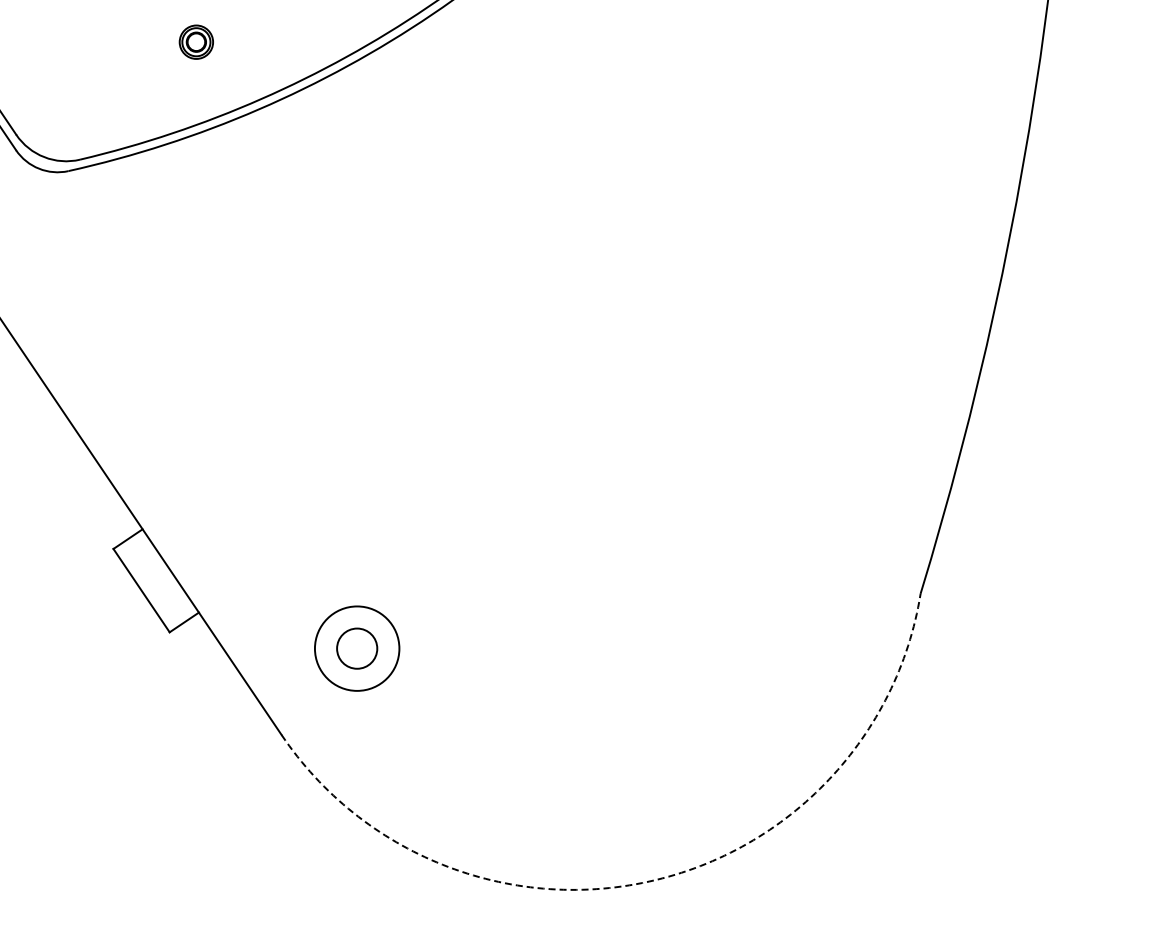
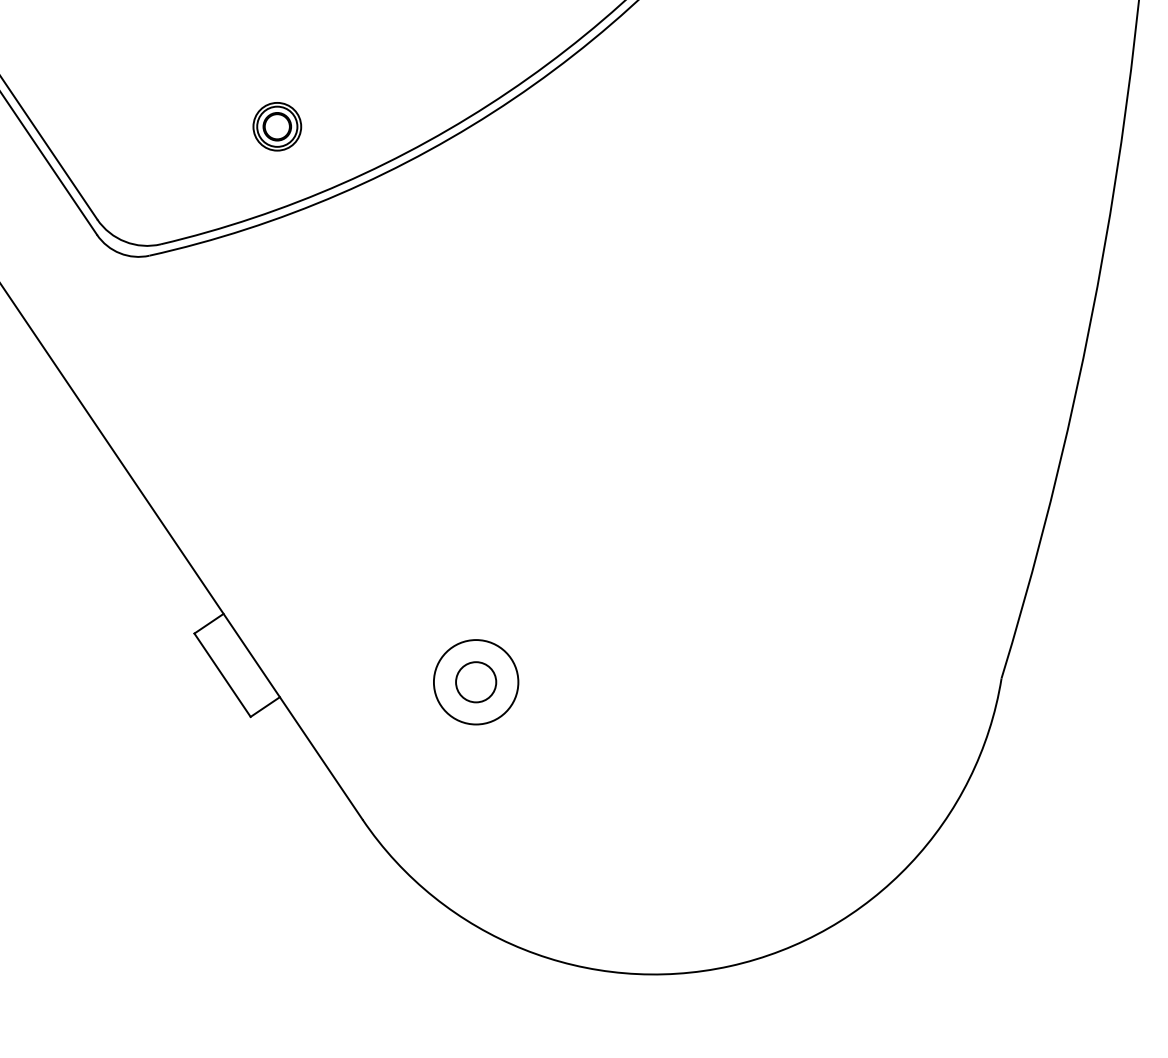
part: (196, 41) -> (277, 126), size x1.43
part: (357, 648) -> (476, 682), moved
arc: (649, 881) -> (730, 966), dashed -> solid

